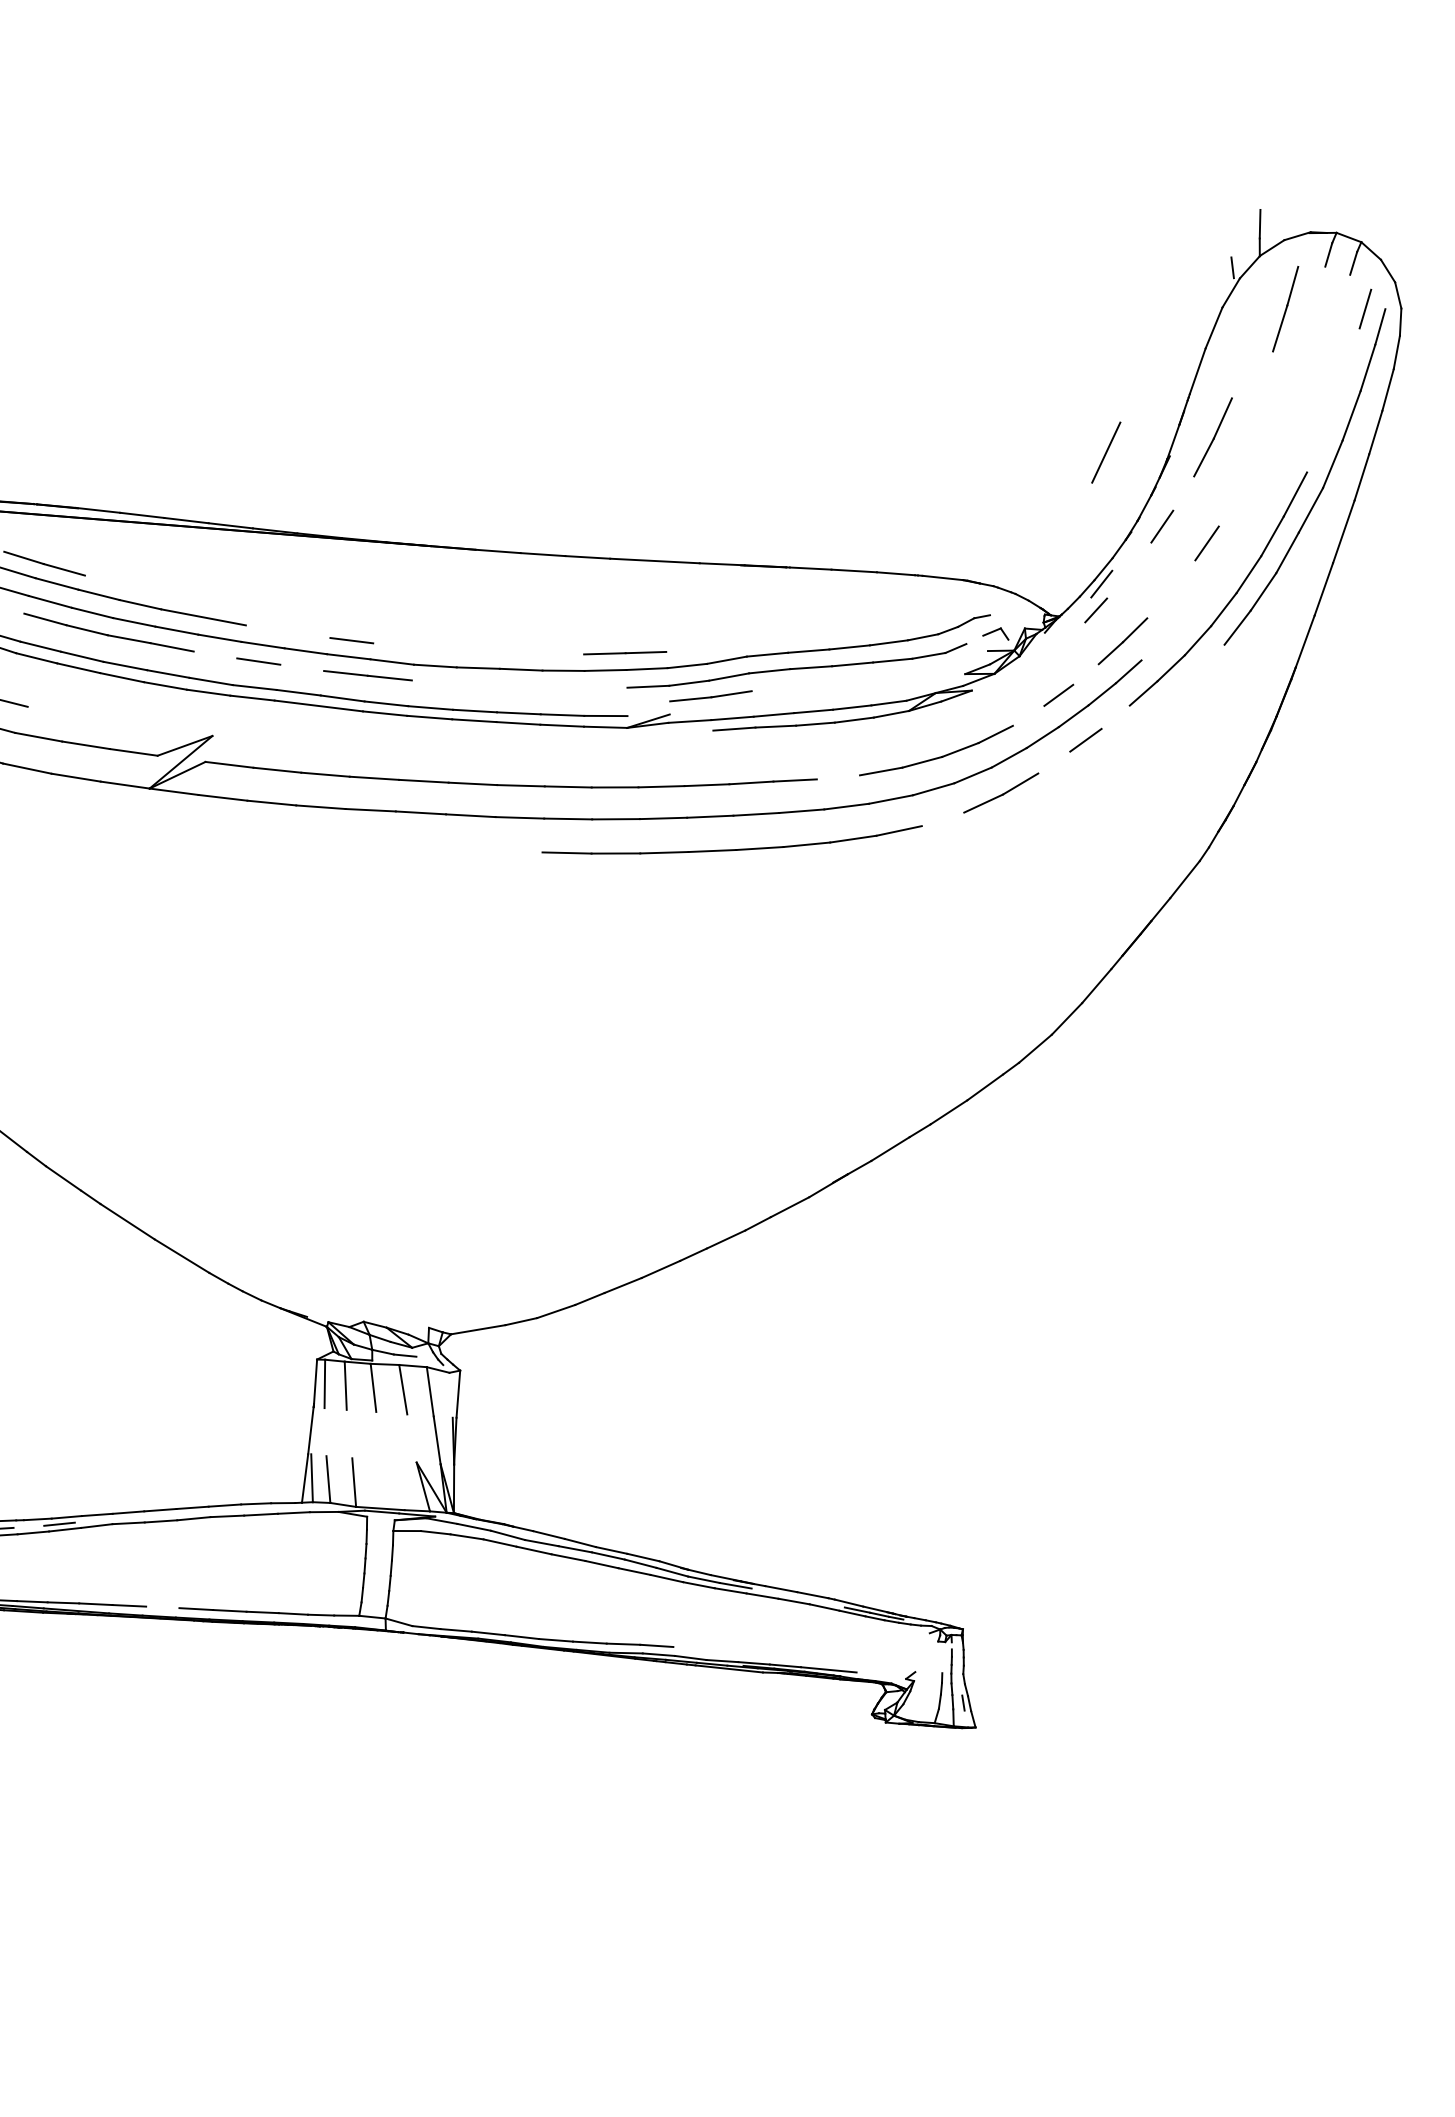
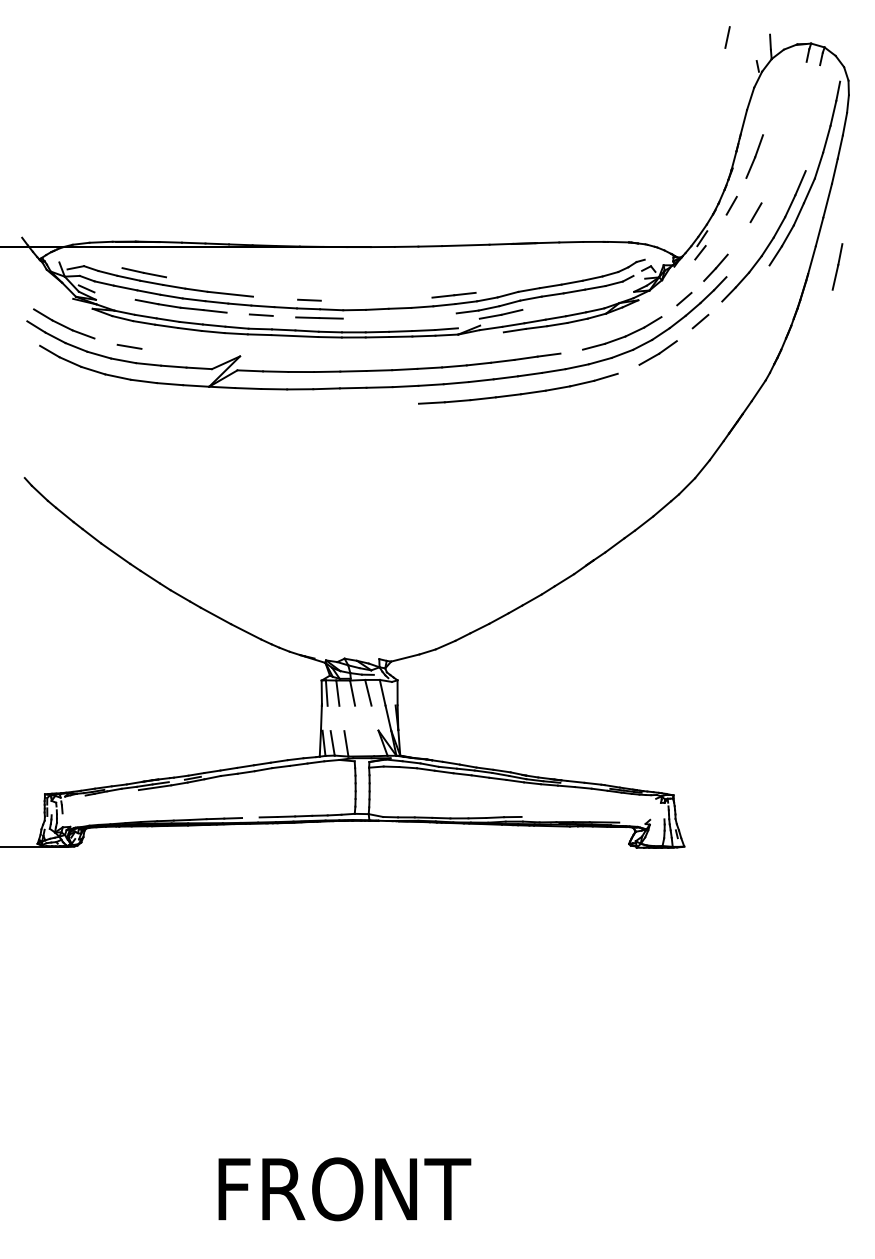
line: (1285, 308) -> (837, 266), moved
line: (1365, 309) -> (727, 37), moved
line: (1105, 451) -> (698, 168), removed

